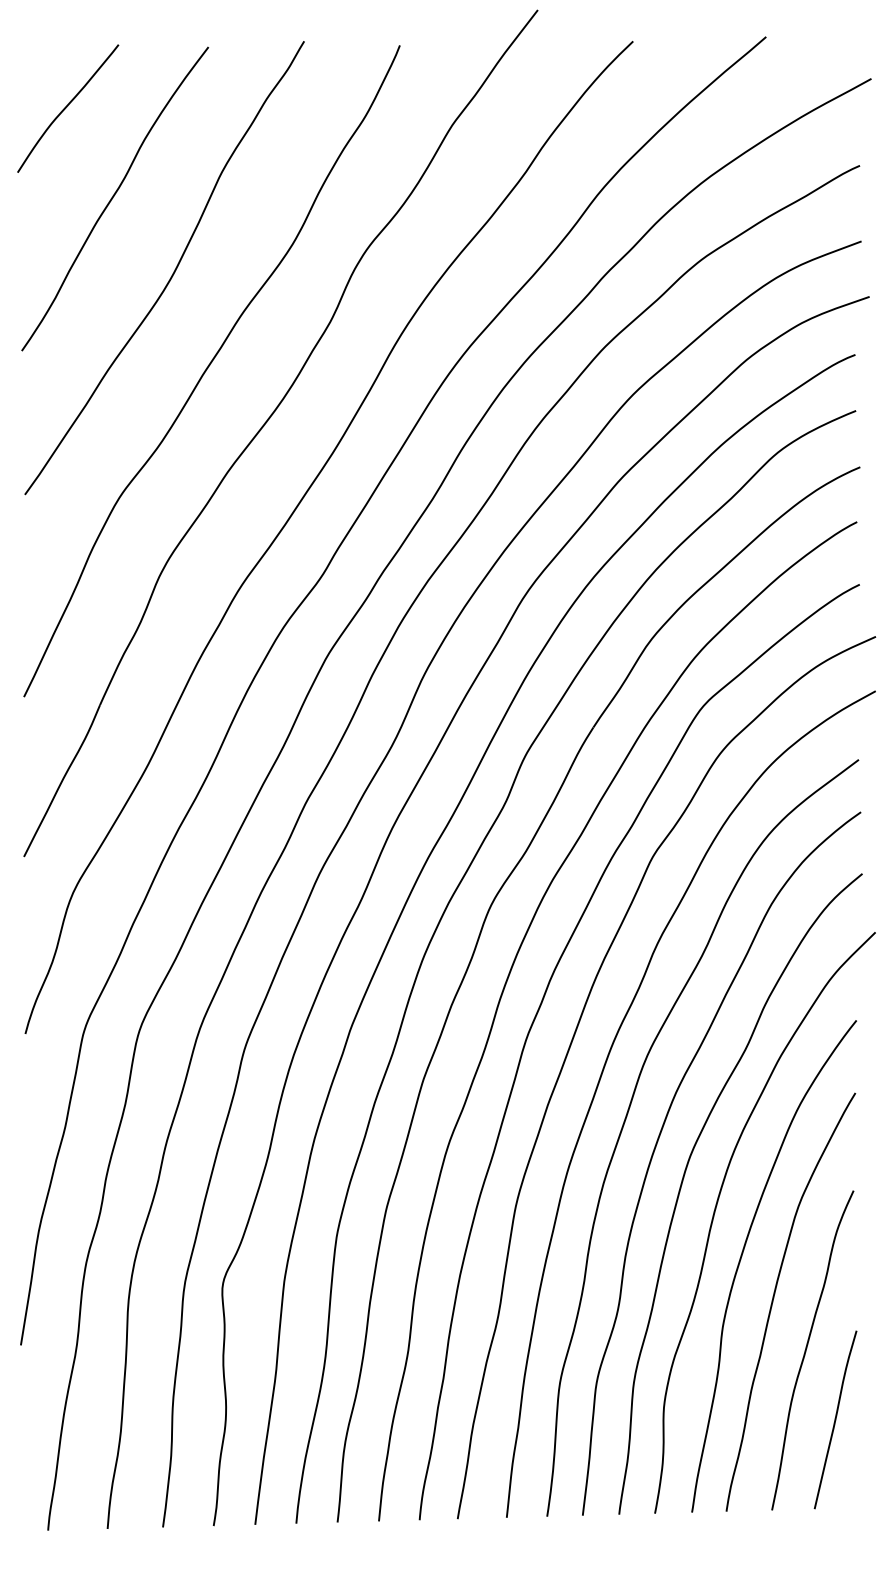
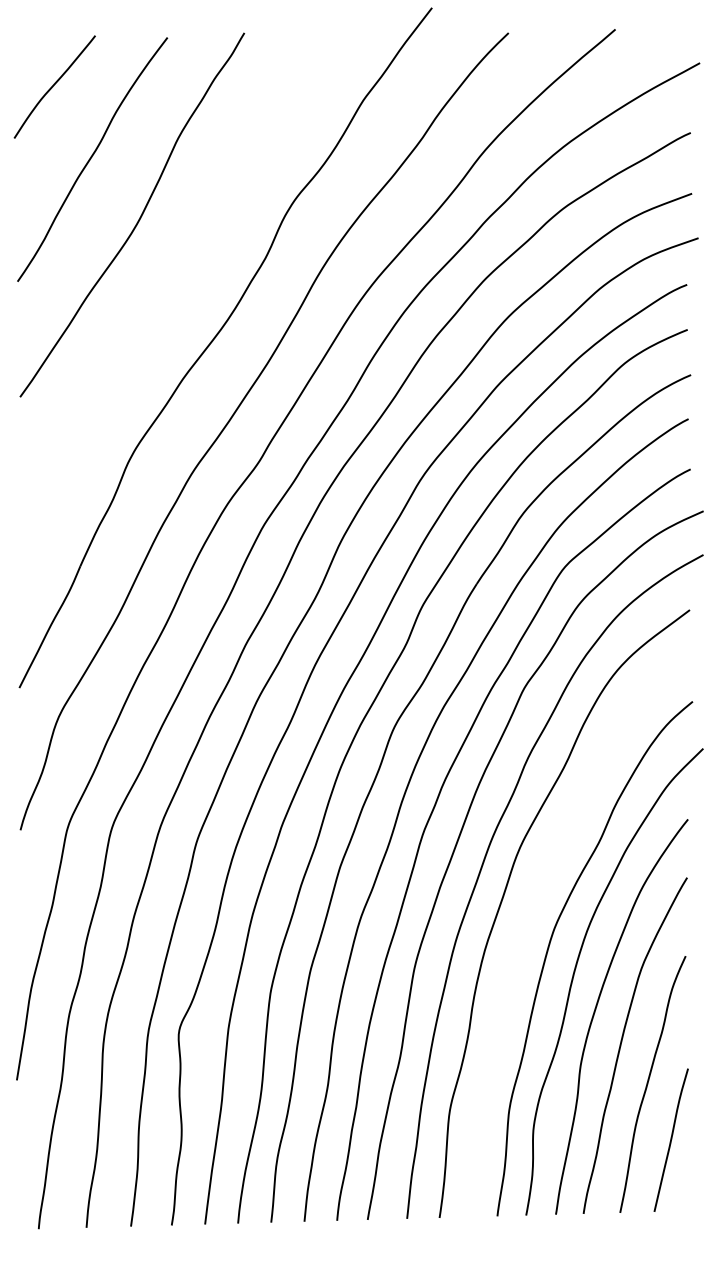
curve: (208, 368) -> (167, 295), removed
curve: (660, 1136) -> (530, 912), removed

